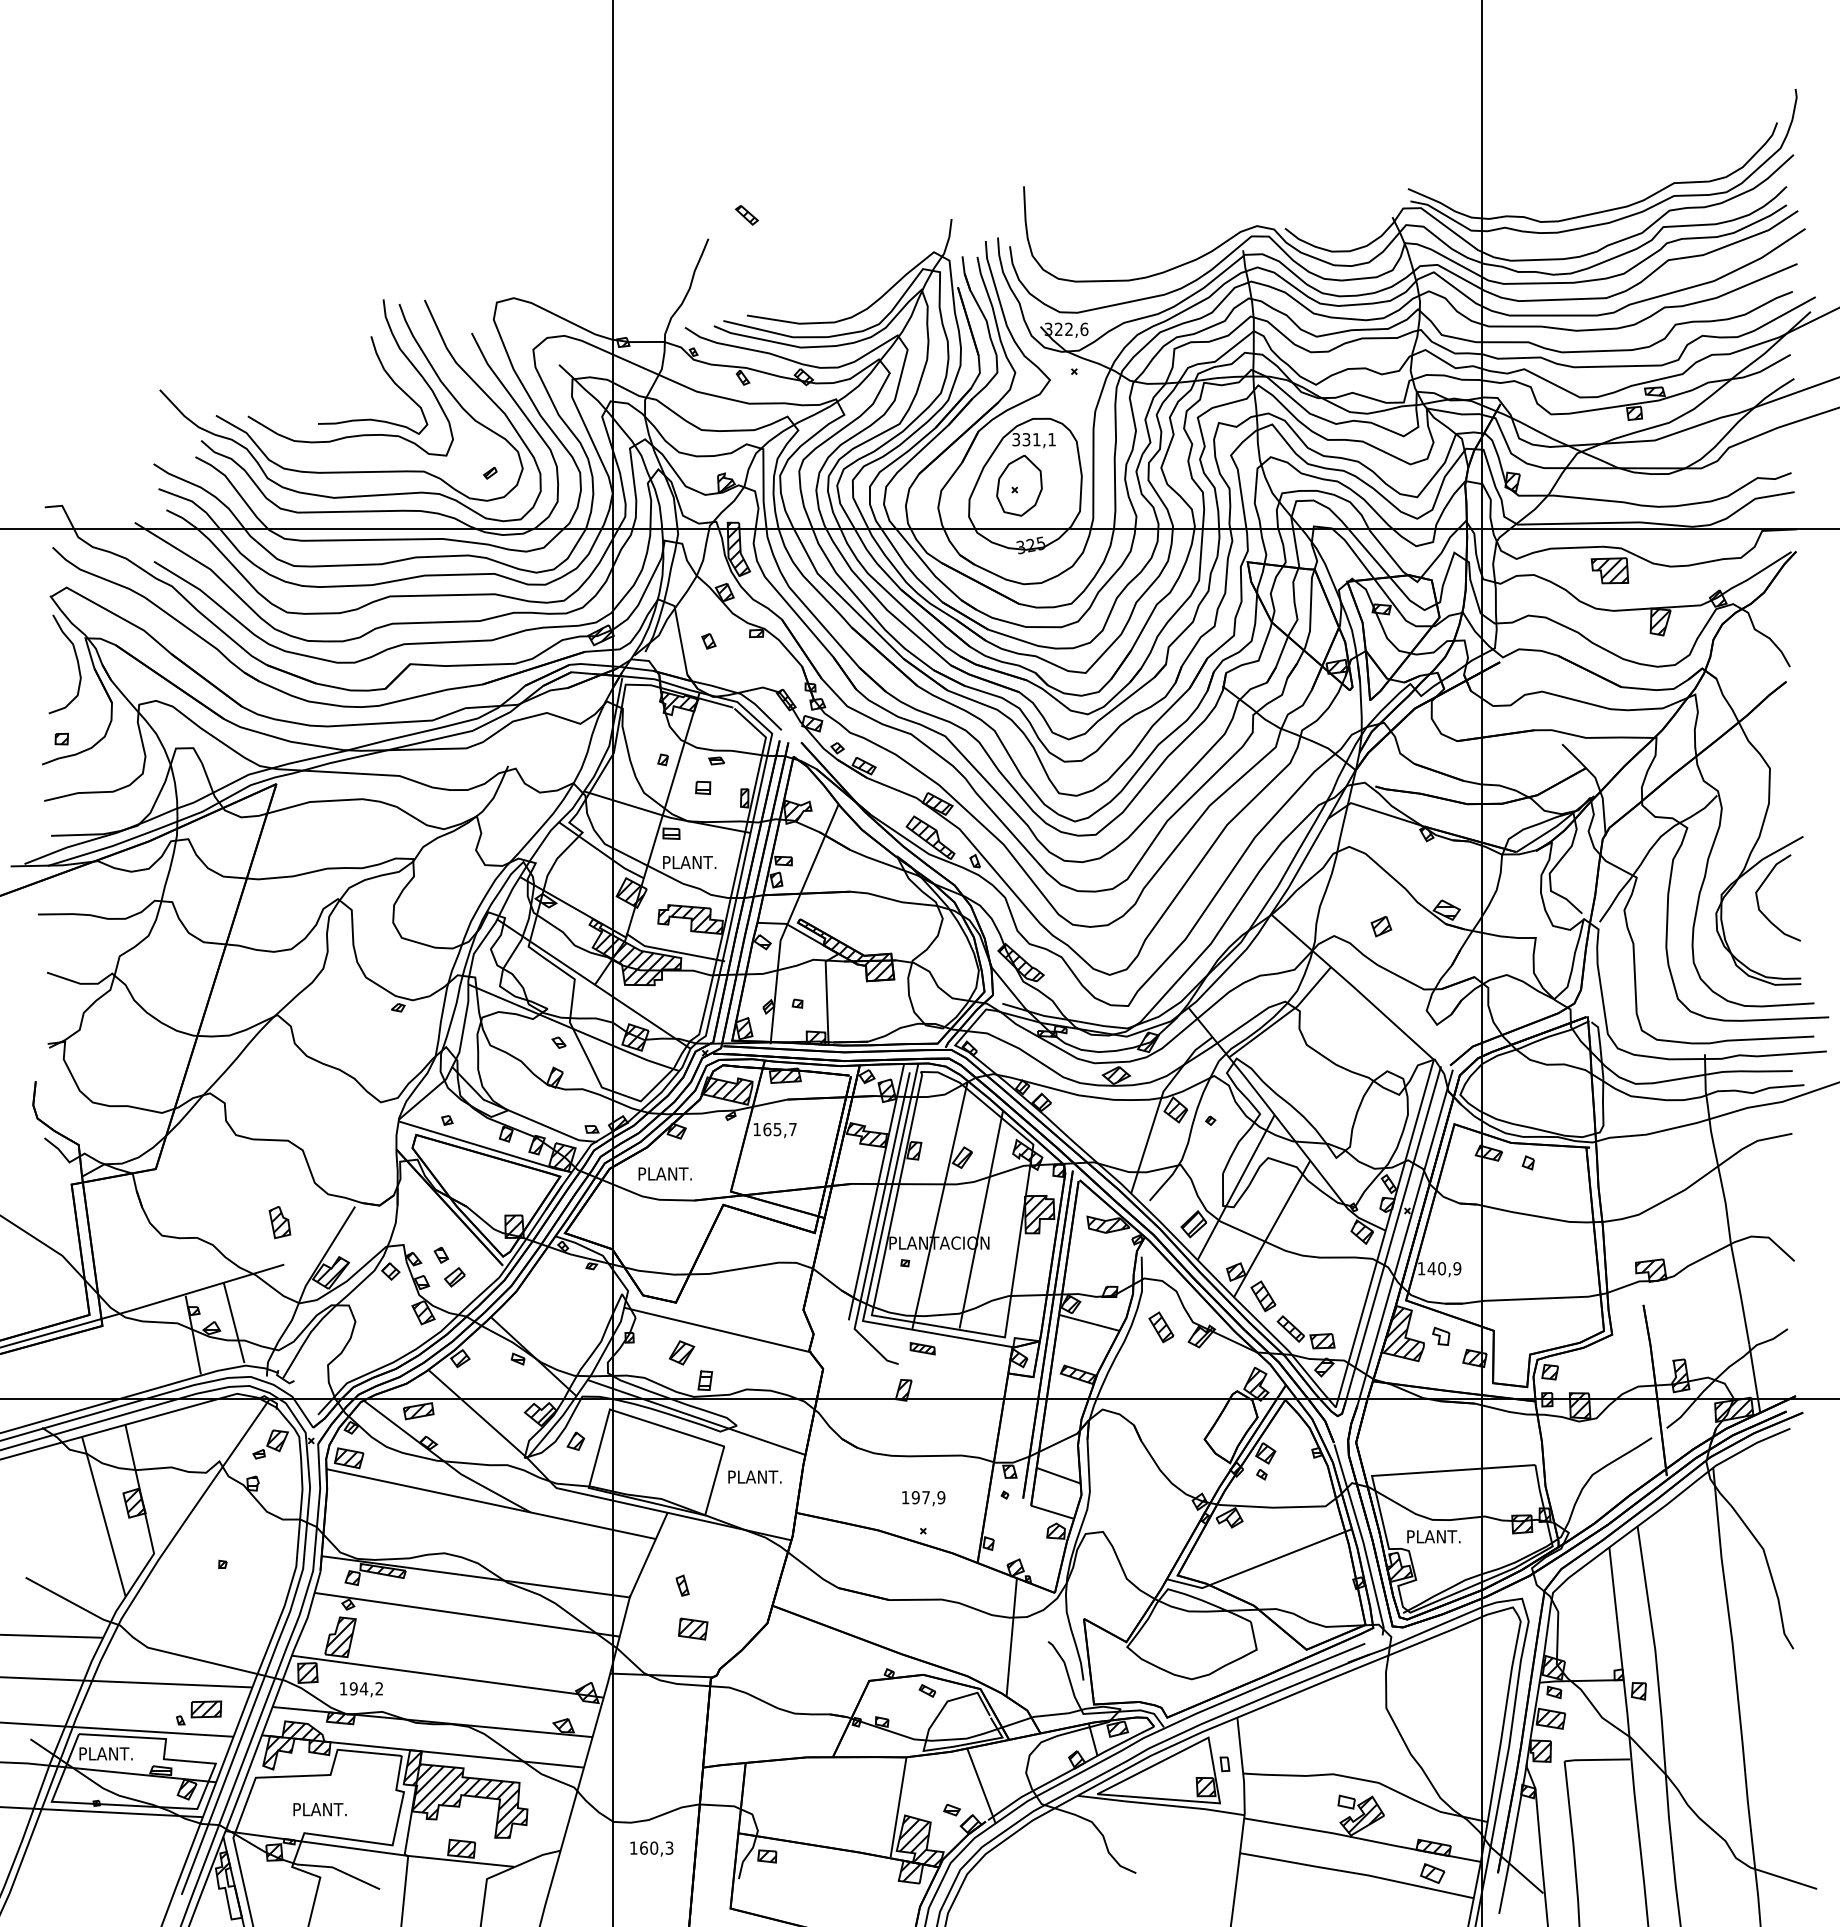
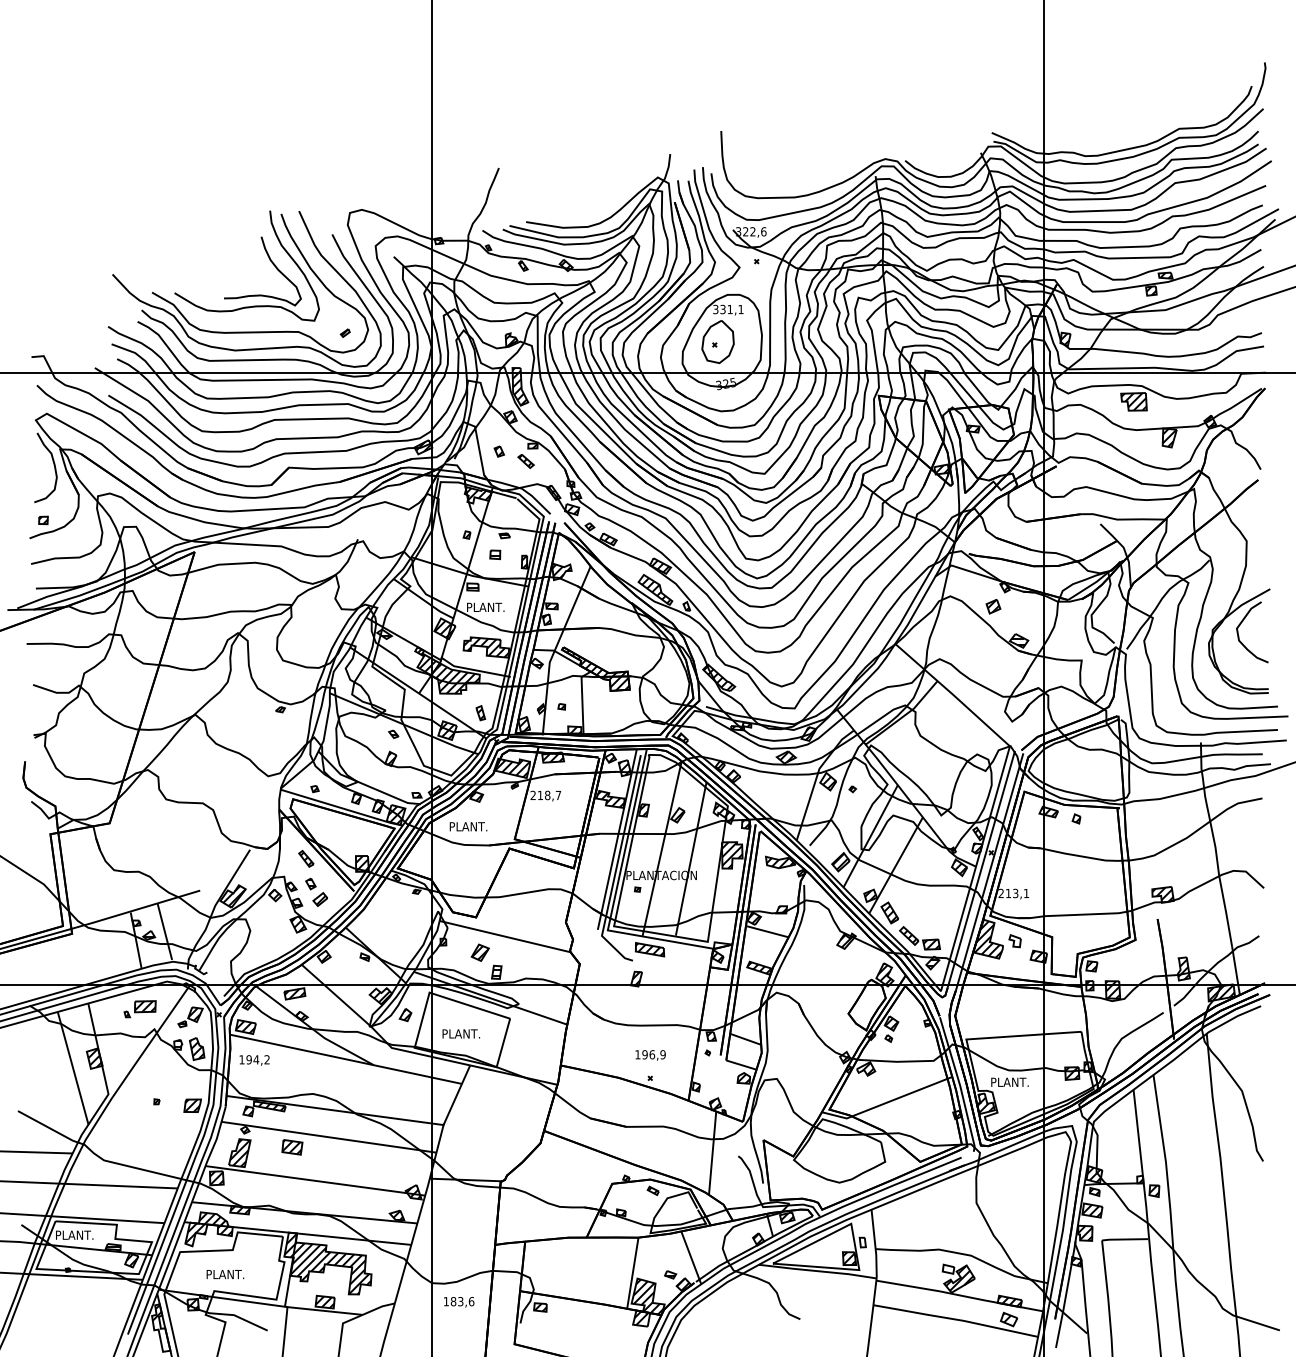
part: (746, 215) -> (525, 461), moved
part: (1381, 926) -> (993, 606), moved
text: (767, 1129) -> (540, 795), 165,7 -> 218,7
part: (434, 1219) -> (306, 858), added
part: (279, 1222) -> (196, 1049), moved
text: (1439, 1268) -> (1013, 893), 140,9 -> 213,1
part: (1161, 1327) -> (818, 934), removed
part: (922, 1348) -> (649, 949), size x1.67
text: (754, 1476) -> (460, 1033), moved
text: (926, 1497) -> (652, 1054), 197,9 -> 196,9
part: (273, 1569) -> (192, 1105), added
part: (682, 1585) -> (480, 713), moved
part: (693, 1628) -> (292, 1146), moved
text: (361, 1689) -> (254, 1060), moved
part: (199, 1712) -> (140, 1008), moved
text: (656, 1847) -> (462, 1301), 160,3 -> 183,6

